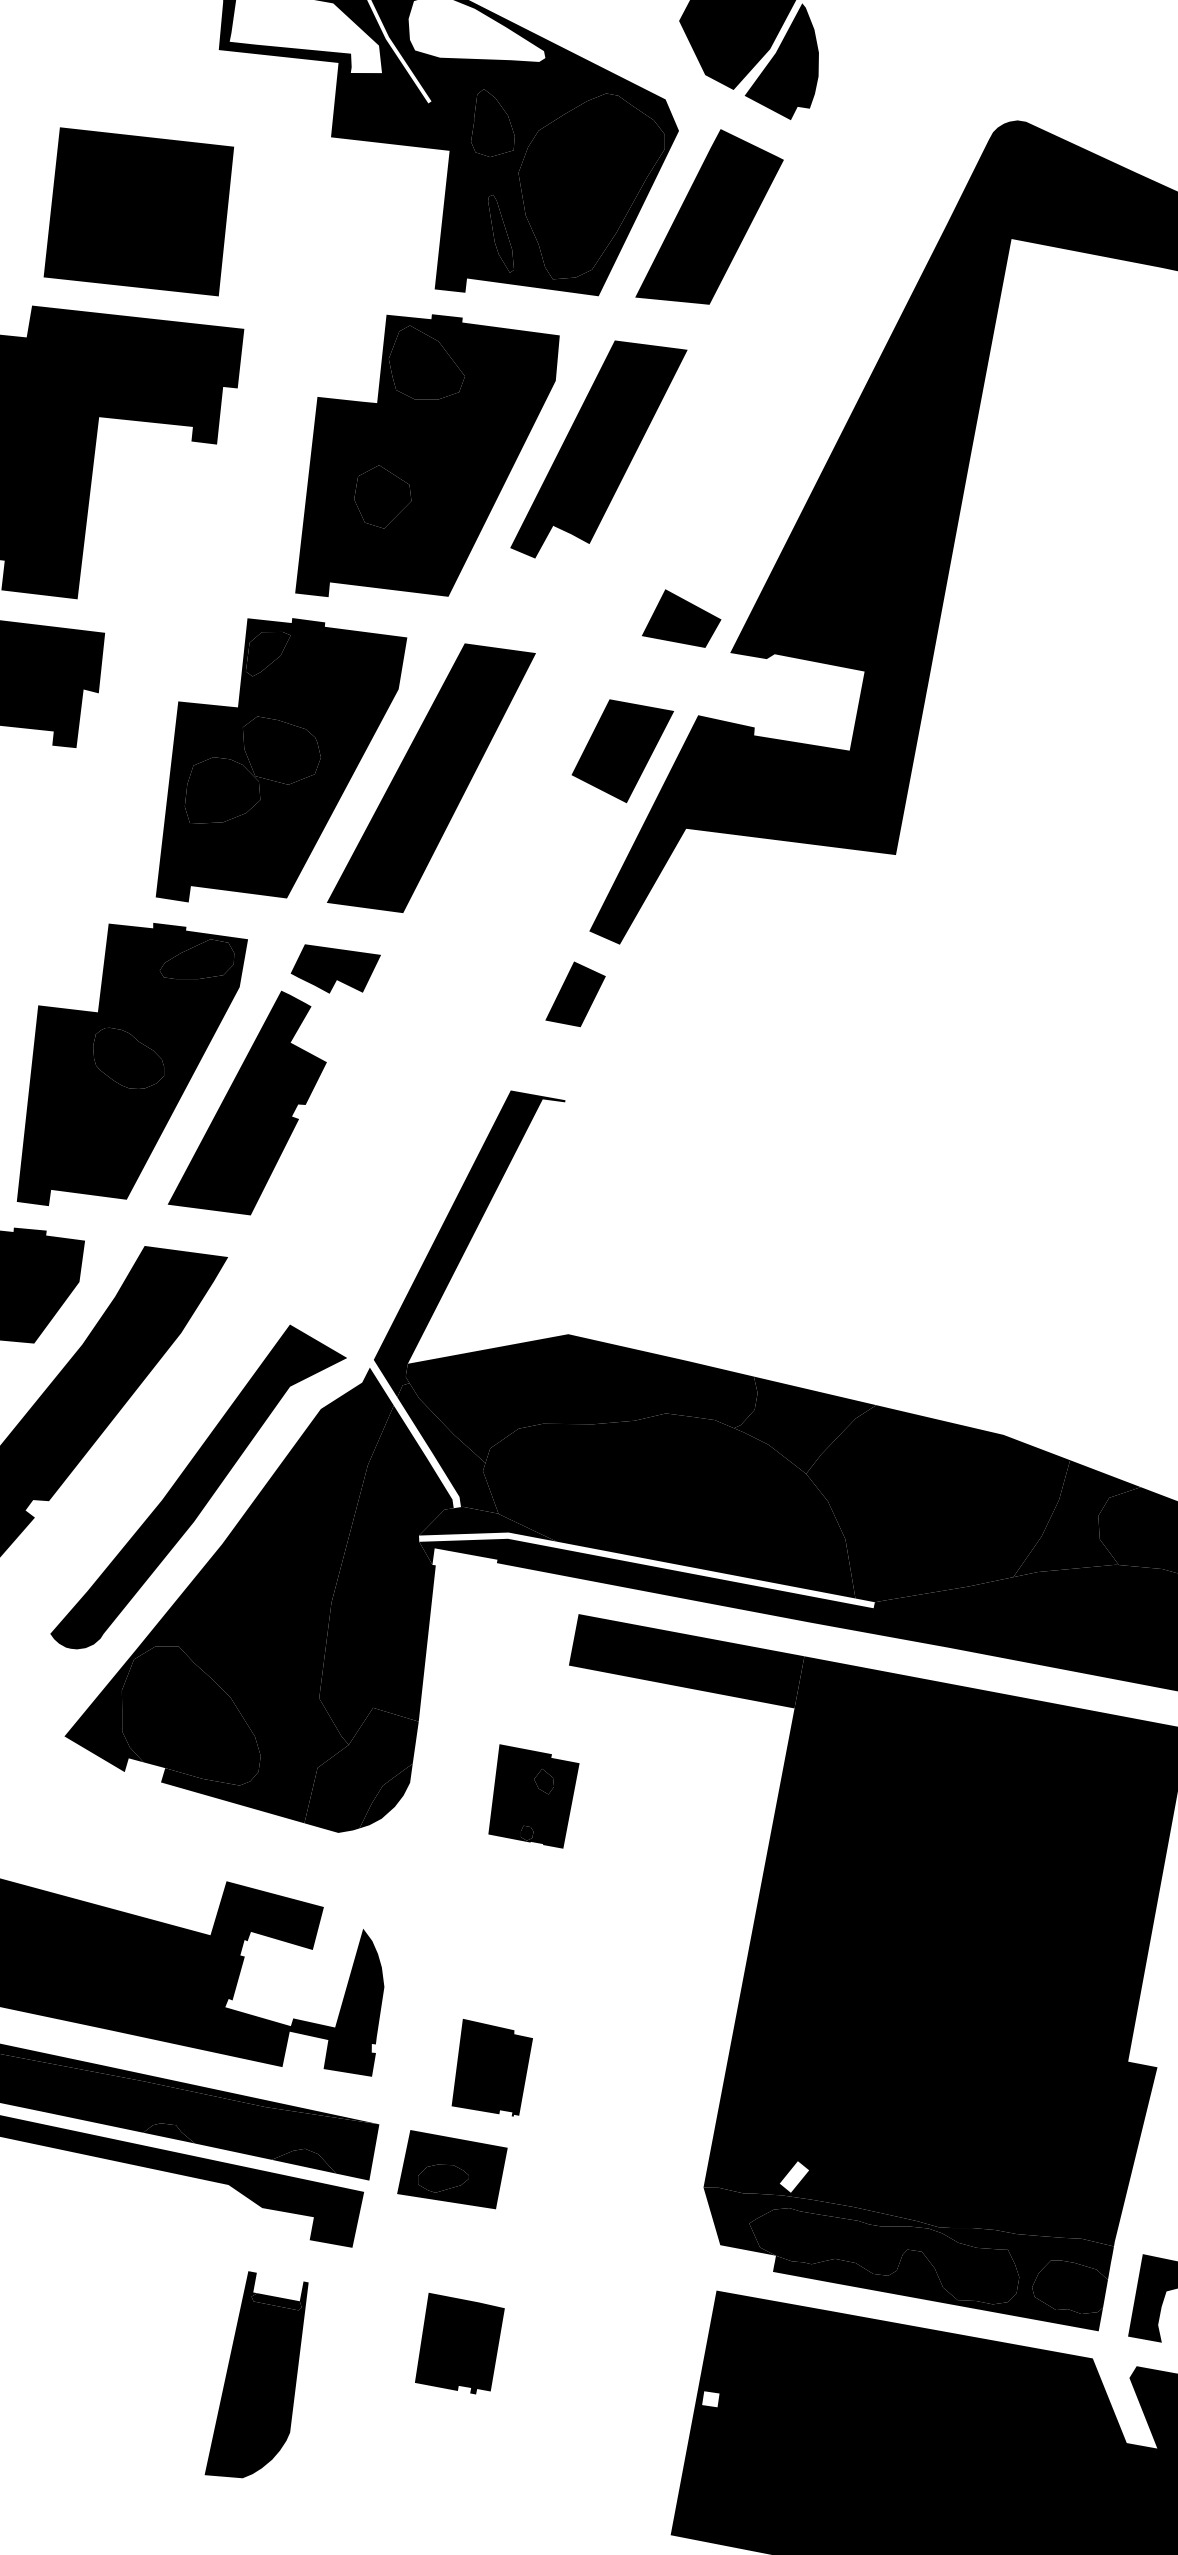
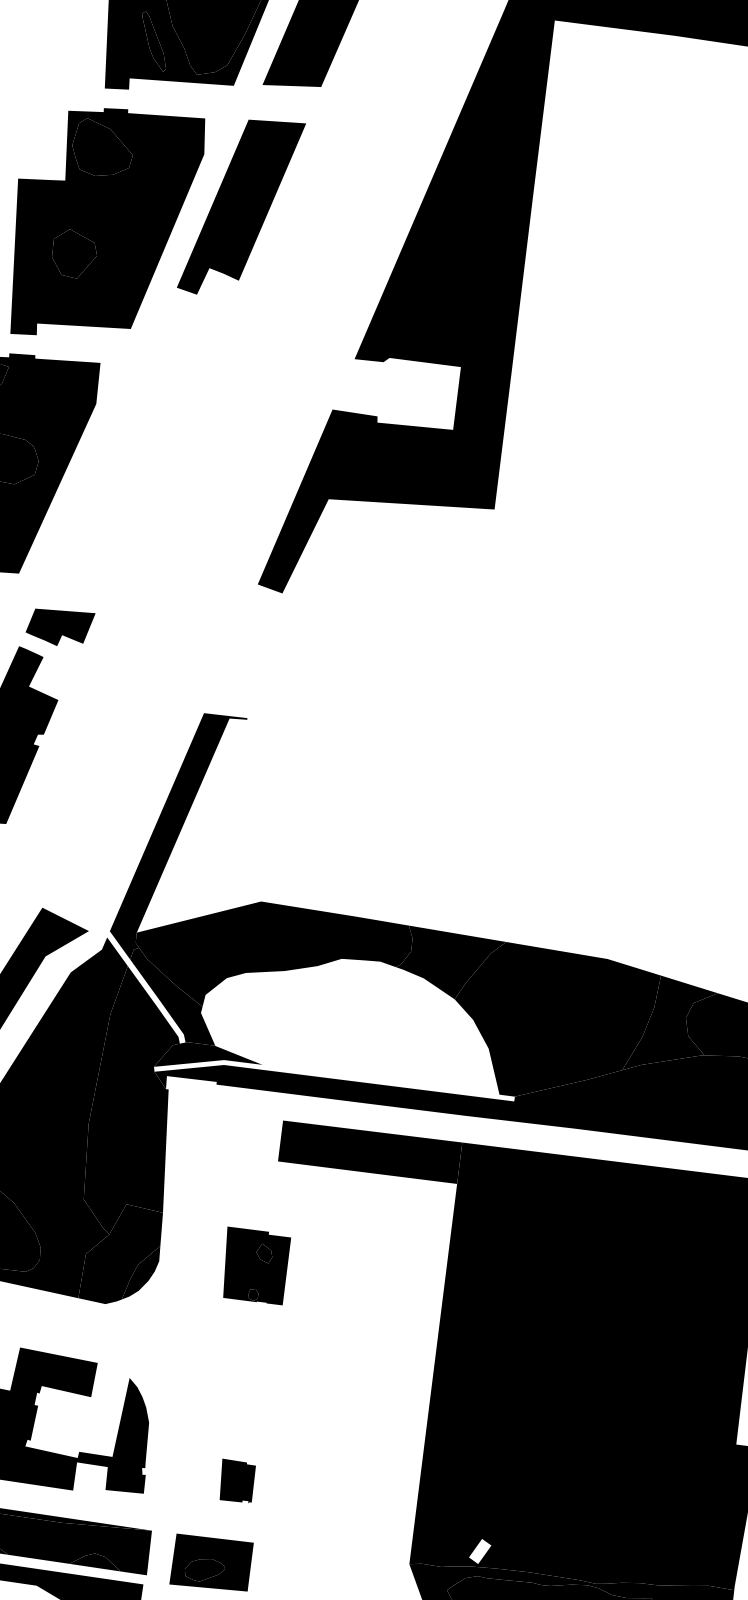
part: (681, 618) -> (314, 334), removed
fill: (622, 751) -> (274, 441), removed
part: (431, 777) -> (126, 471), removed
fill: (575, 994) -> (250, 634), removed
fill: (668, 1505) -> (348, 1030), removed
part: (491, 2067) -> (237, 1480), size x0.6

